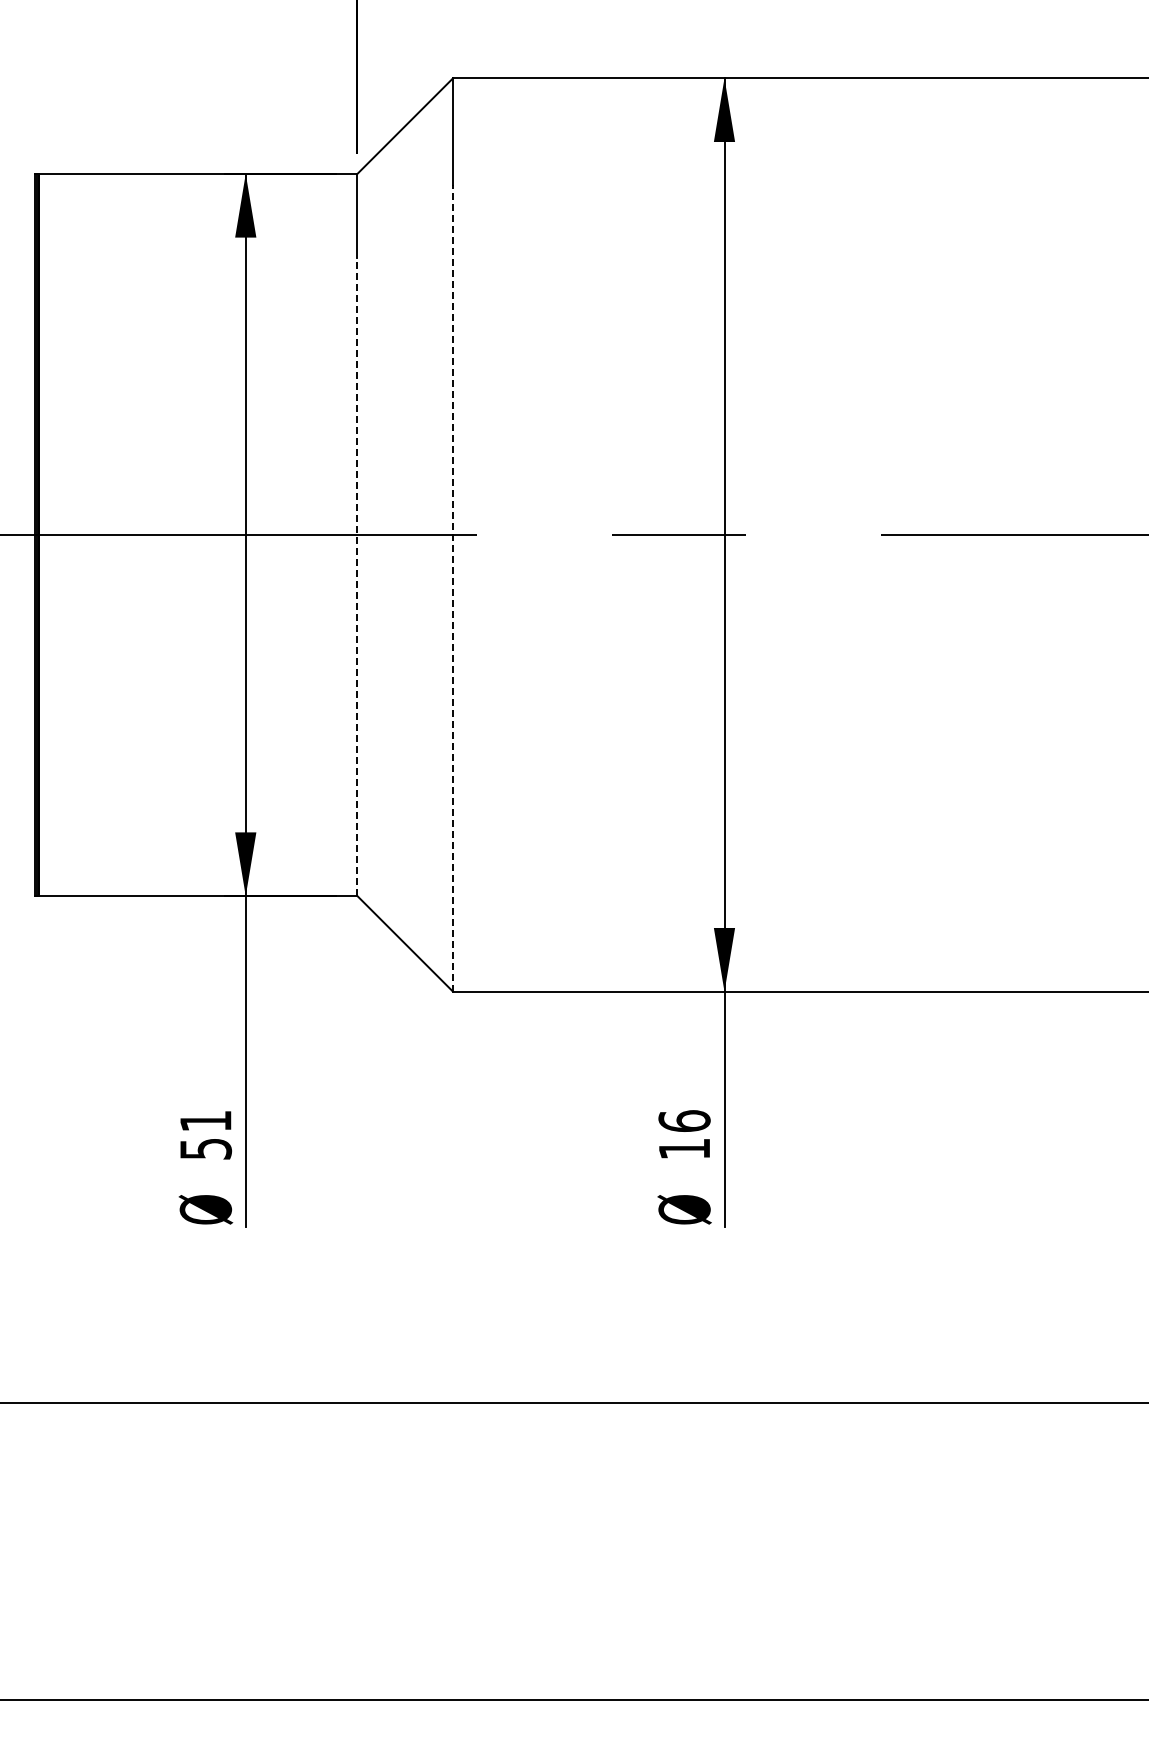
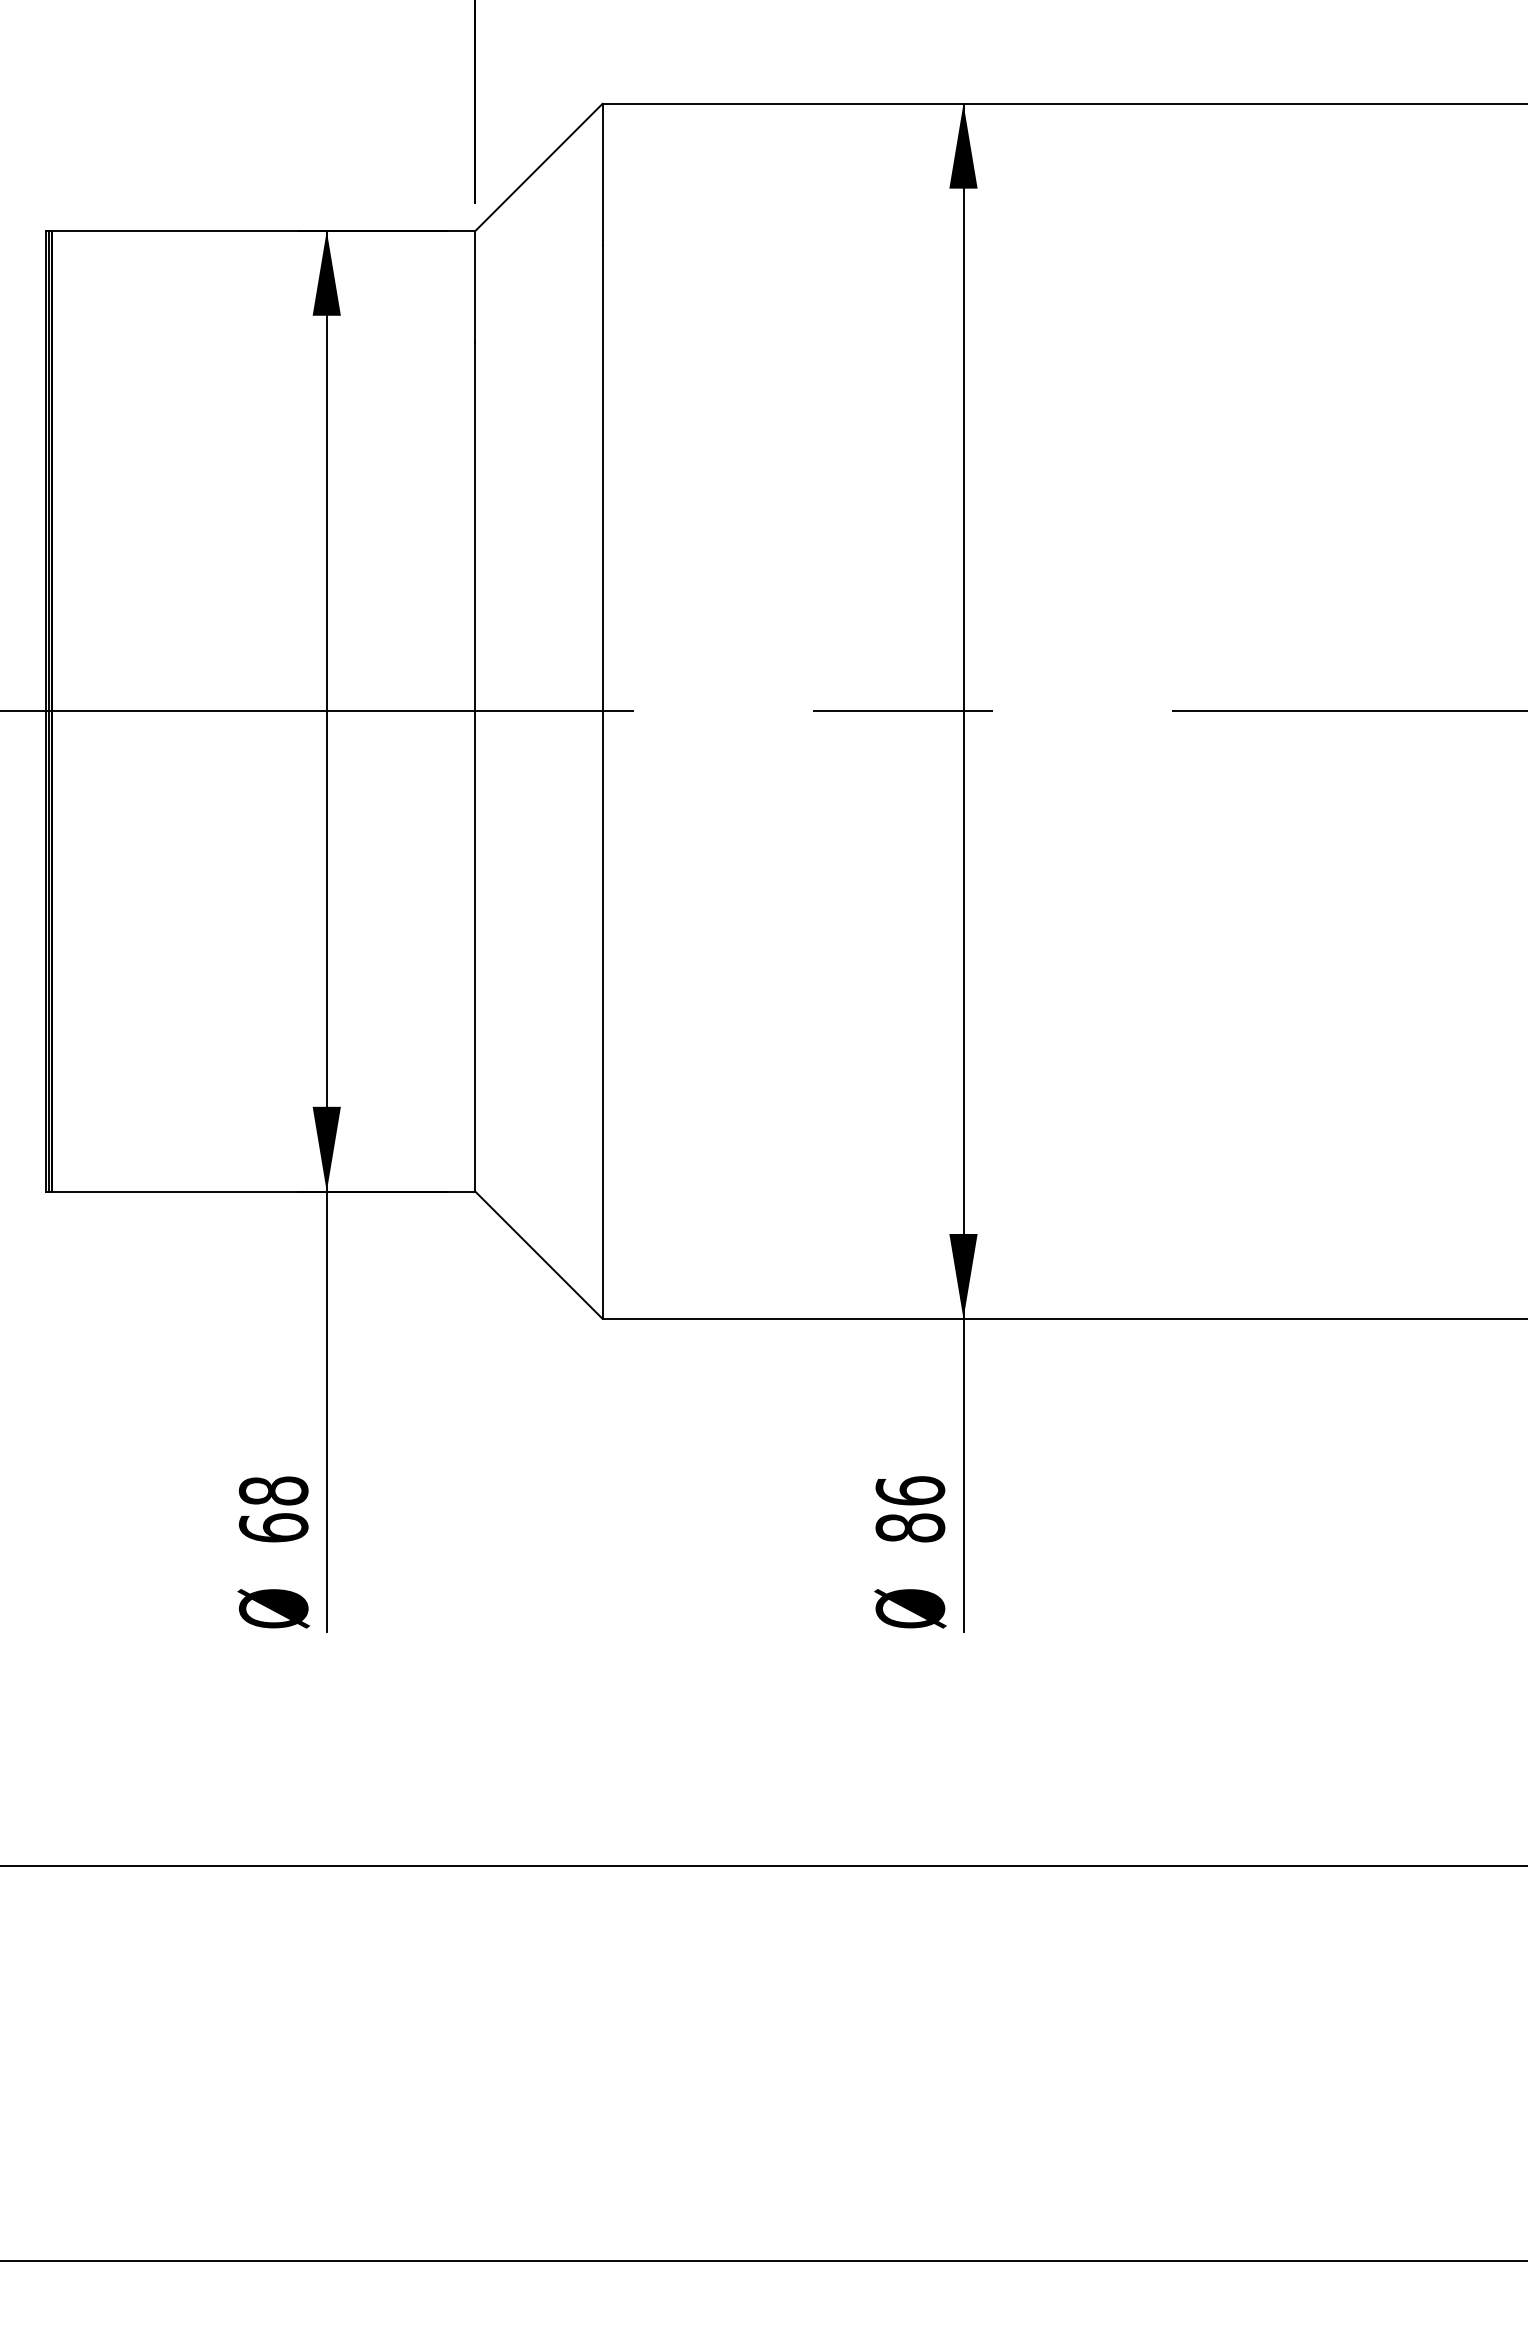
line: (357, 576) -> (475, 766), dashed -> solid
line: (453, 588) -> (603, 782), dashed -> solid
text: (205, 1134) -> (273, 1508), 51 -> 68
text: (684, 1148) -> (910, 1527), 16 -> 86

